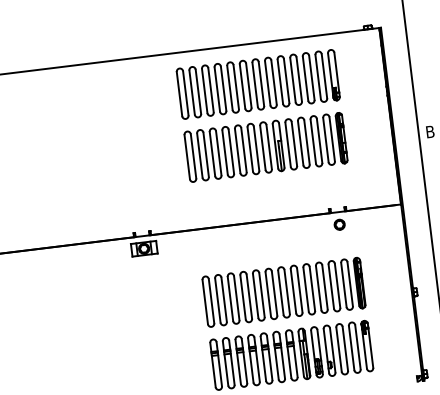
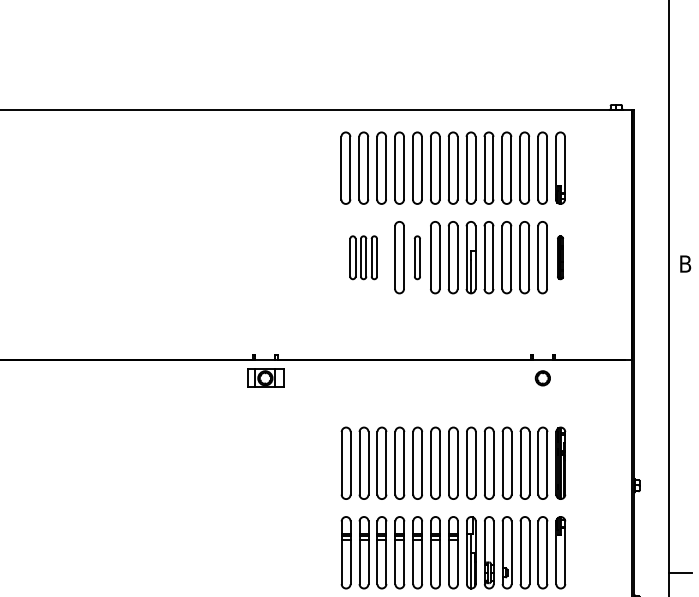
part: (341, 138) -> (560, 257), size x0.6
part: (240, 150) -> (417, 257), size x0.6
part: (202, 155) -> (363, 257), size x0.6

